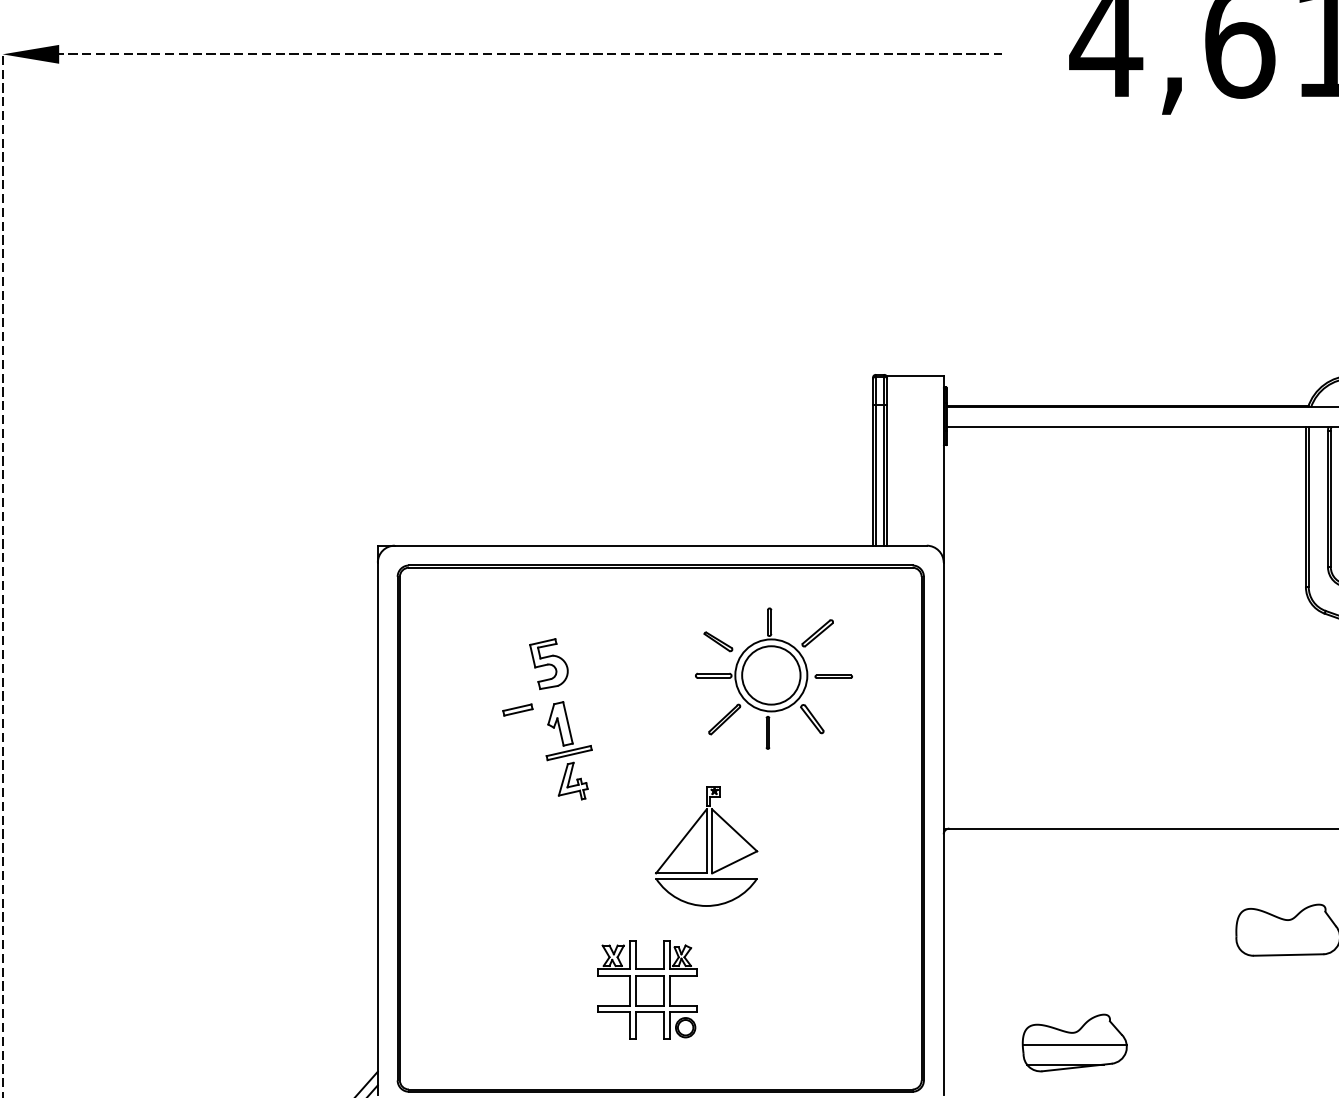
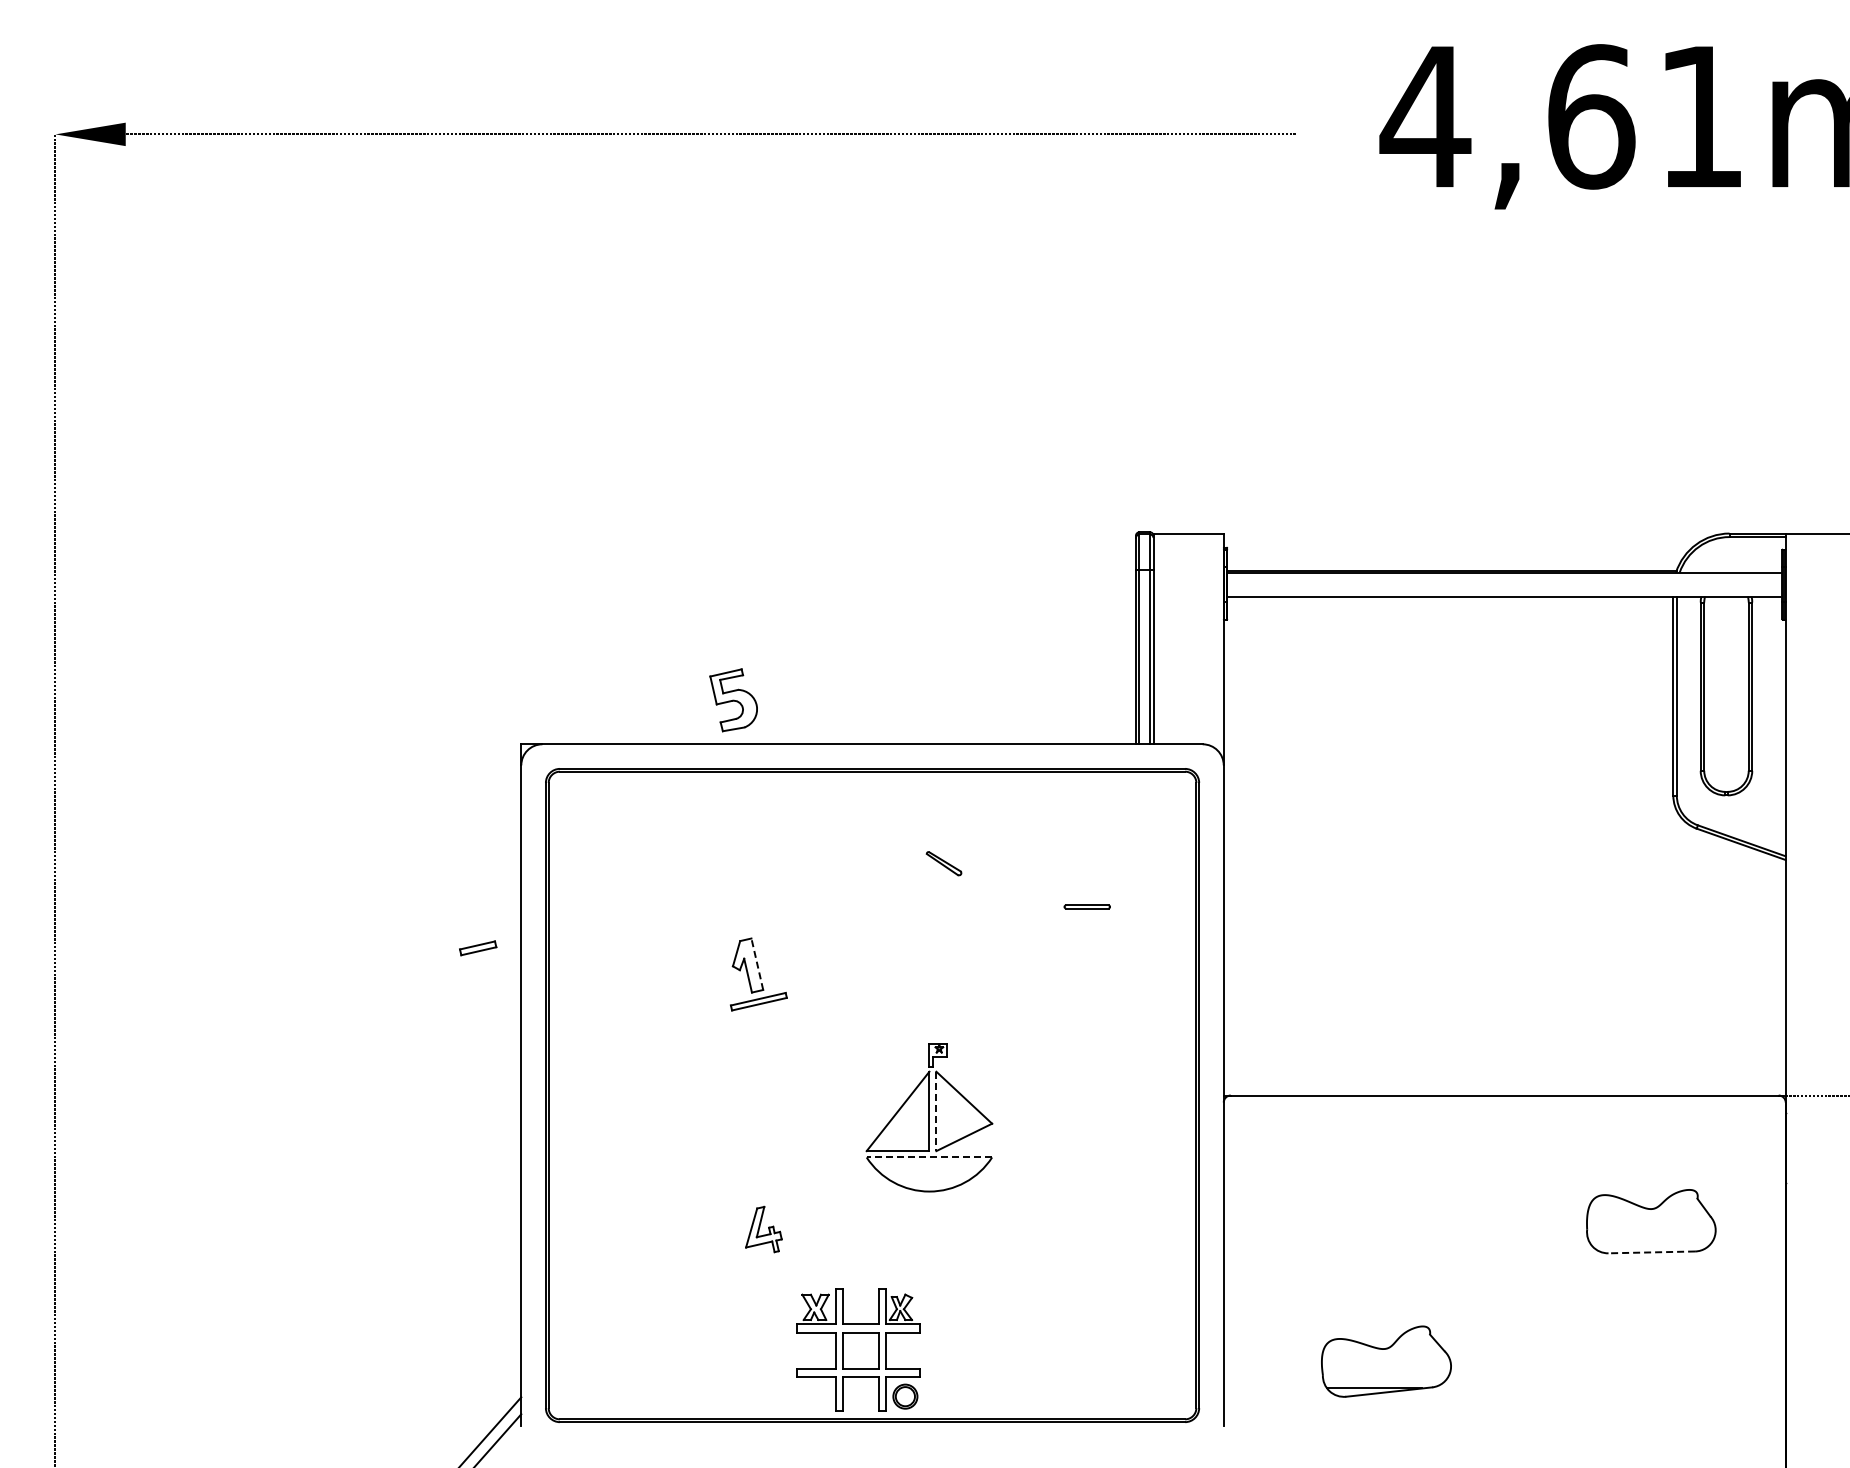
part: (548, 664) -> (733, 700), moved
part: (764, 678) -> (1001, 909), removed
part: (518, 710) -> (478, 948), moved
line: (568, 722) -> (757, 963), solid -> dashed
part: (572, 781) -> (763, 1229), moved
line: (712, 841) -> (936, 1111), solid -> dashed
line: (706, 878) -> (929, 1157), solid -> dashed
line: (1288, 955) -> (1651, 1252), solid -> dashed
part: (647, 989) -> (858, 1349), moved
line: (1074, 1045) -> (1386, 1364), removed

